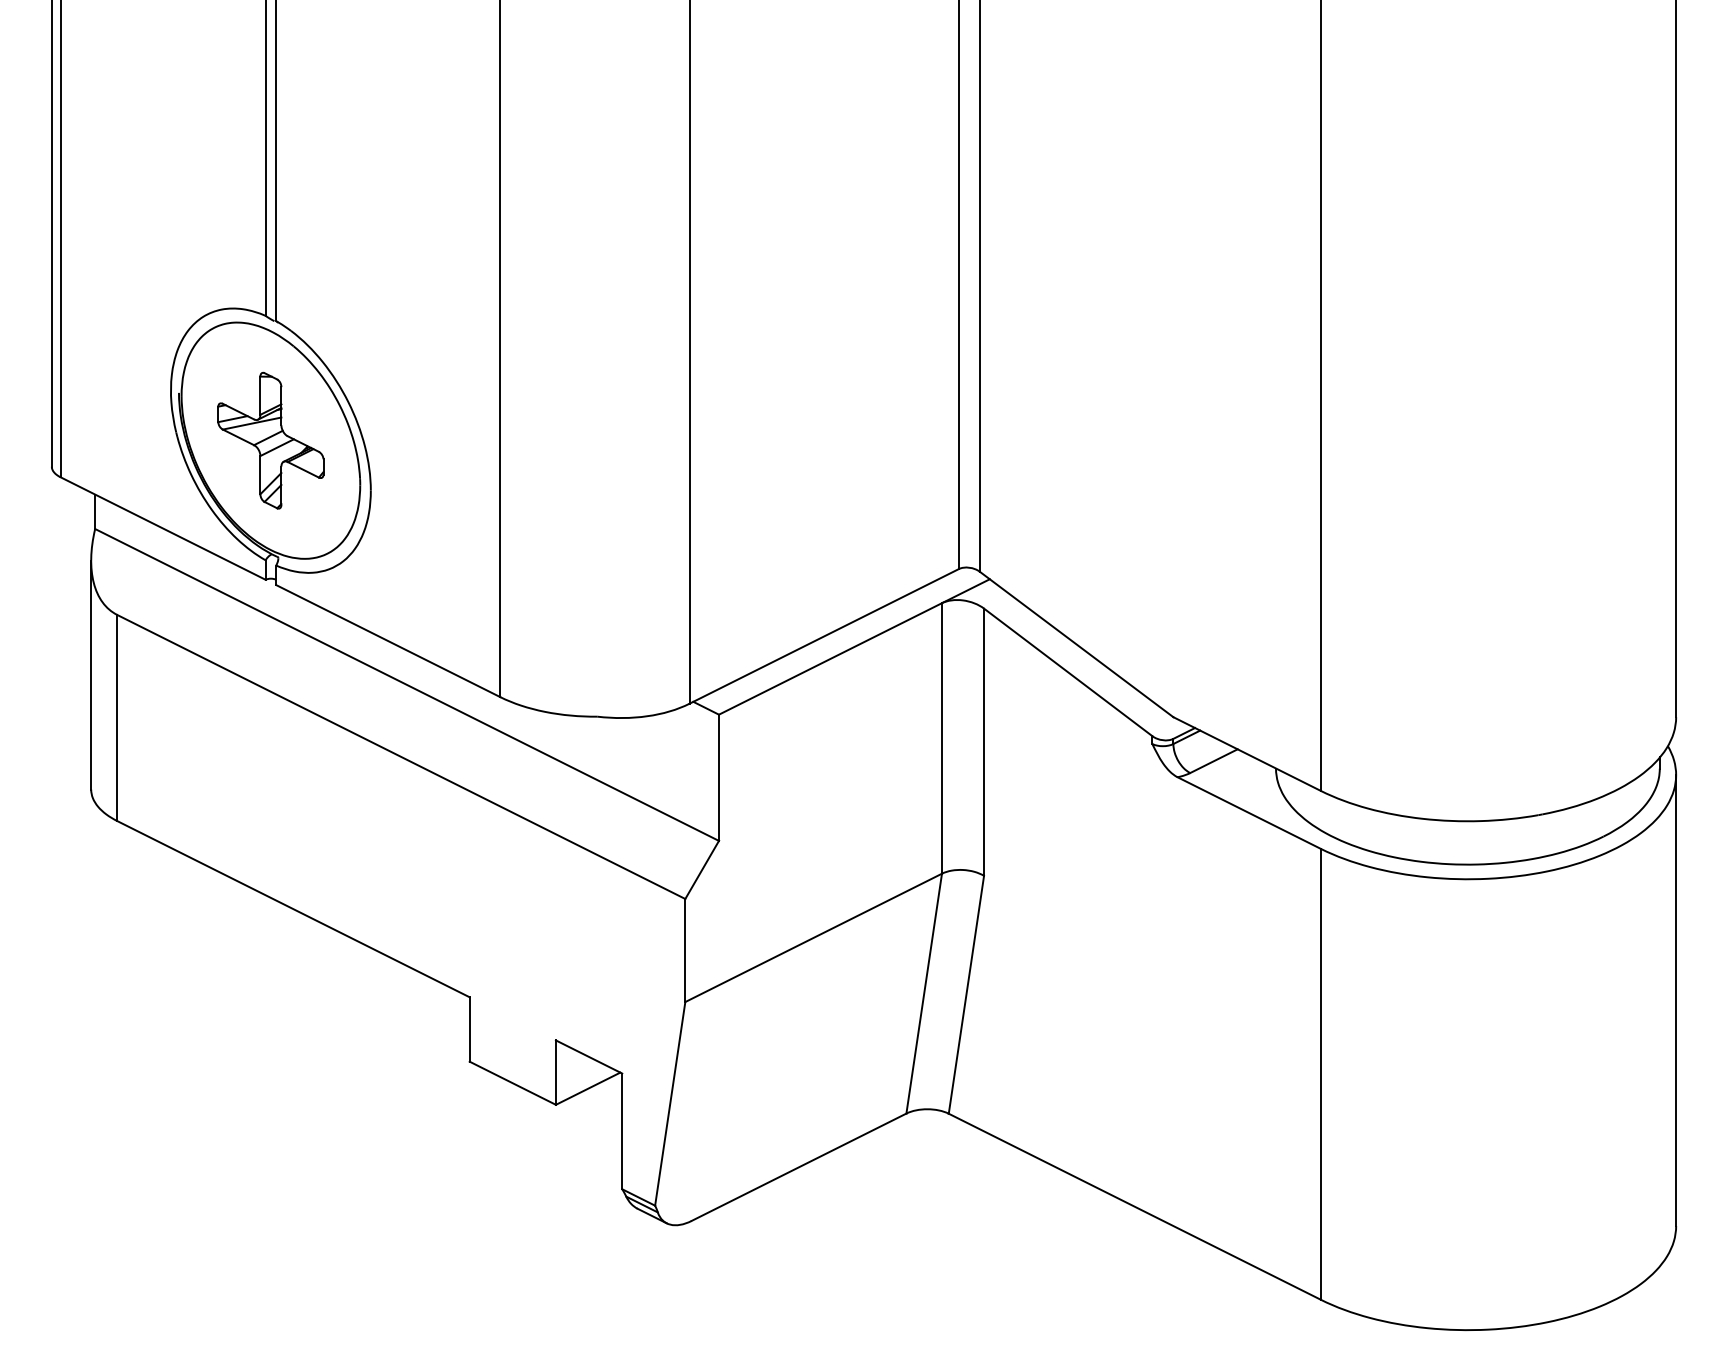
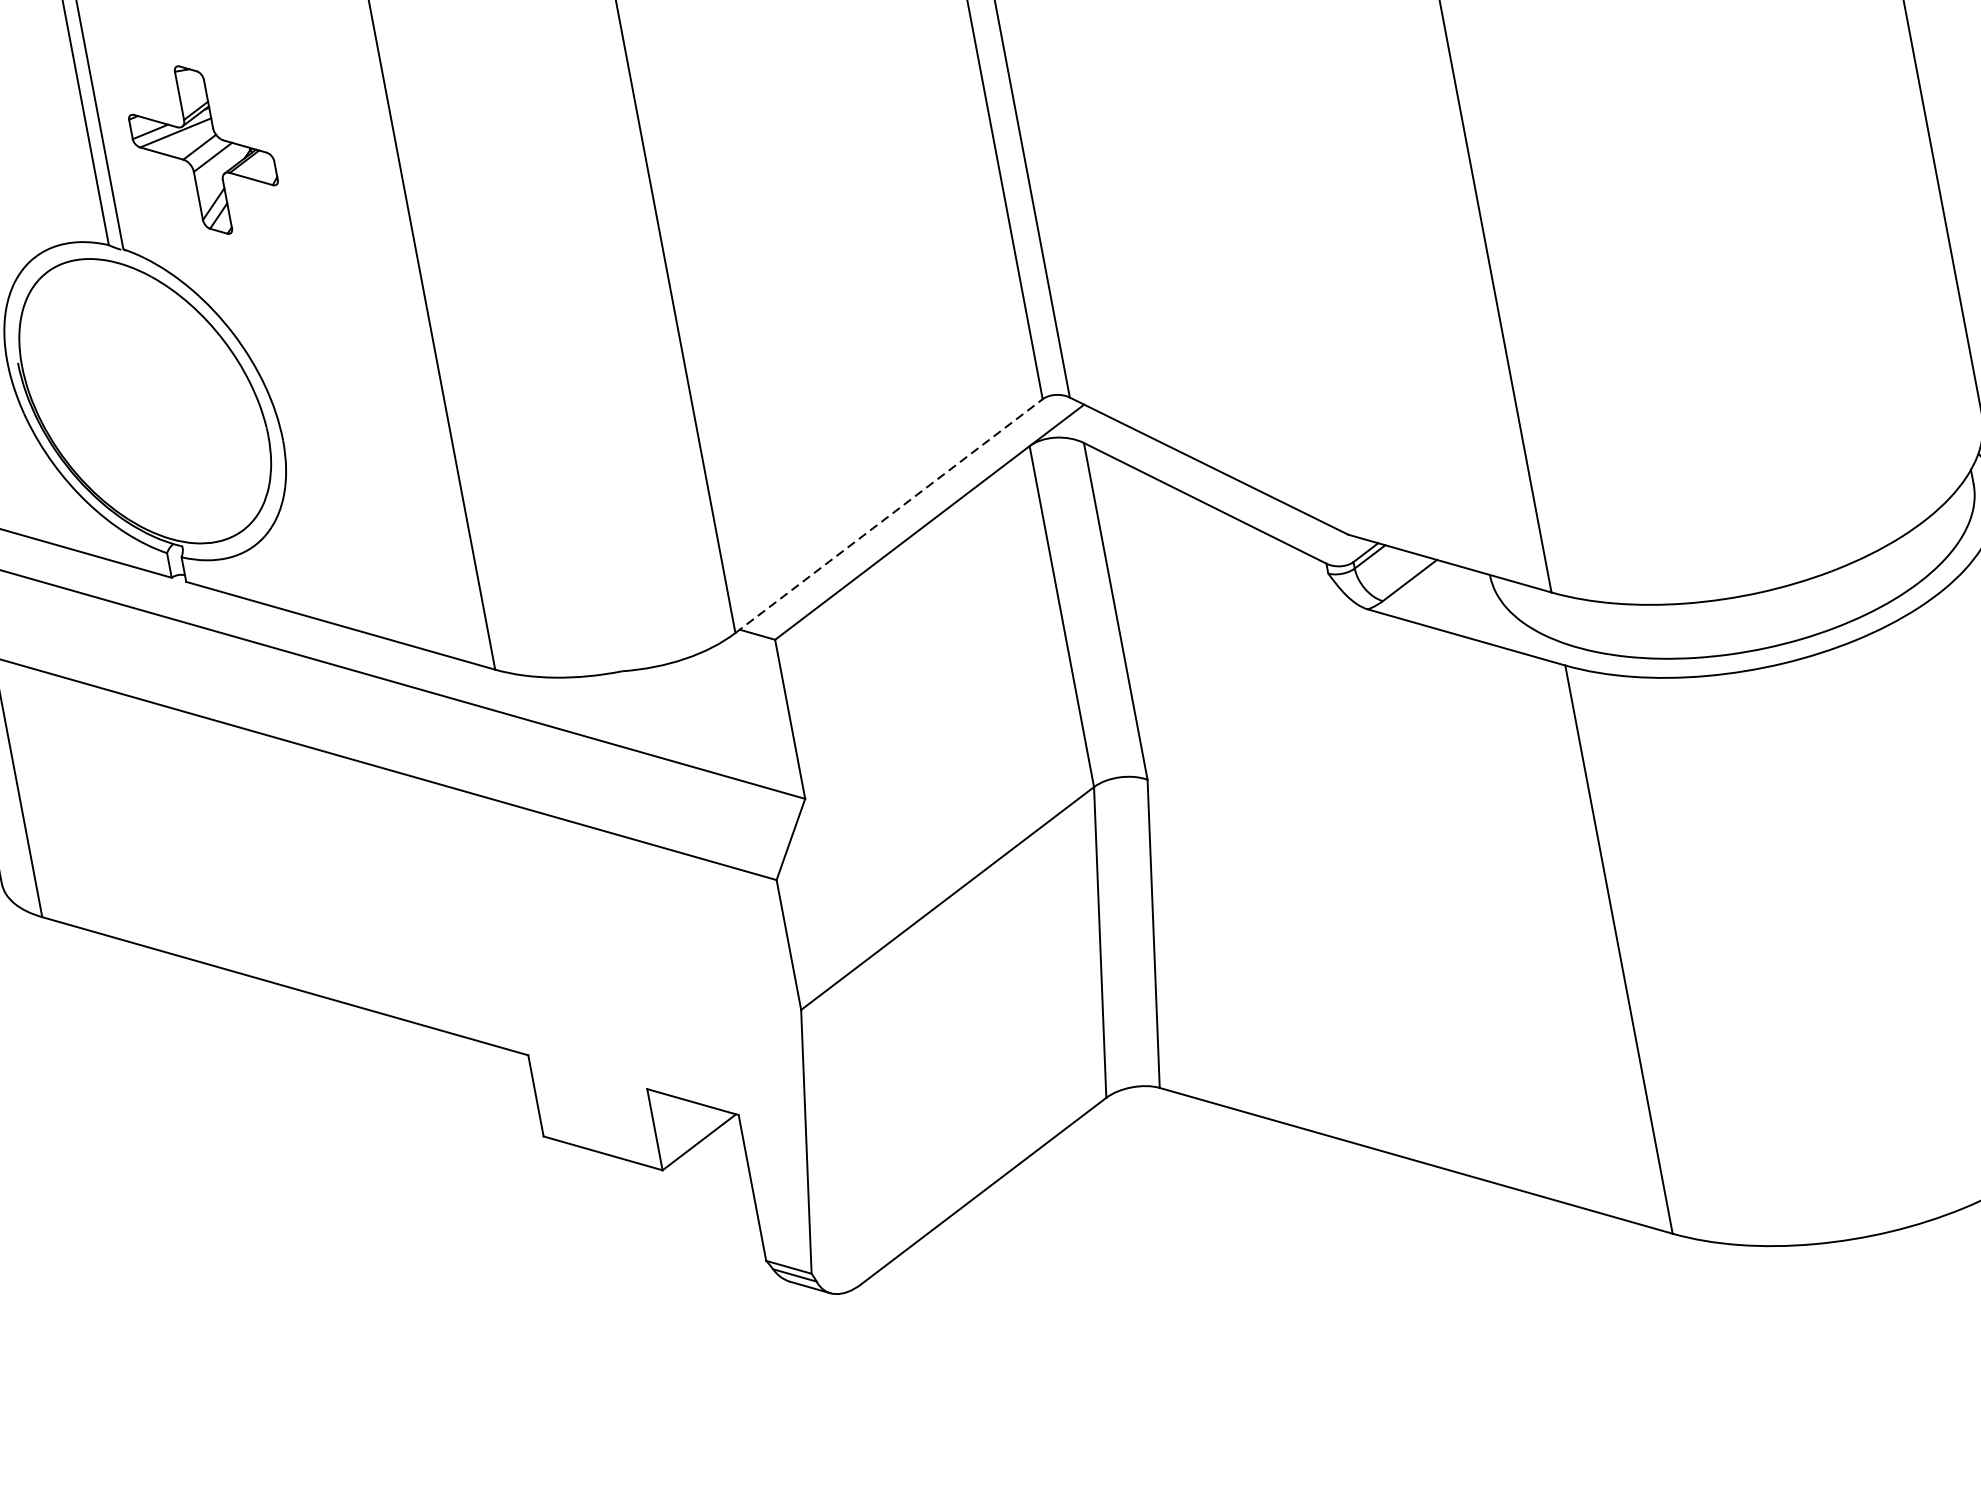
part: (270, 440) -> (202, 149), moved
line: (824, 636) -> (889, 516), solid -> dashed

